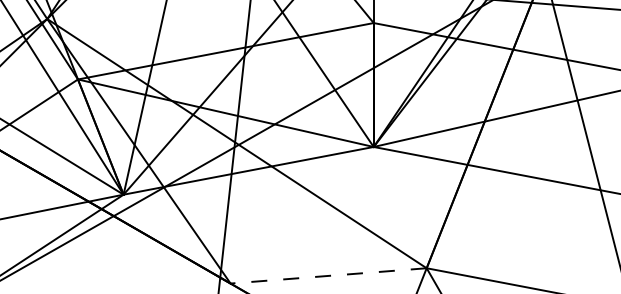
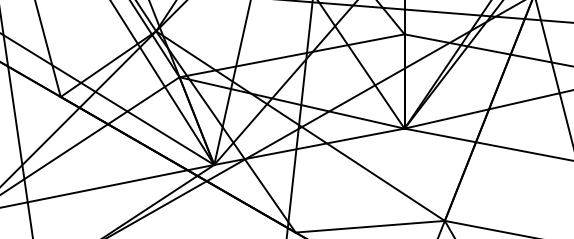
line: (328, 275) -> (370, 226), dashed -> solid

